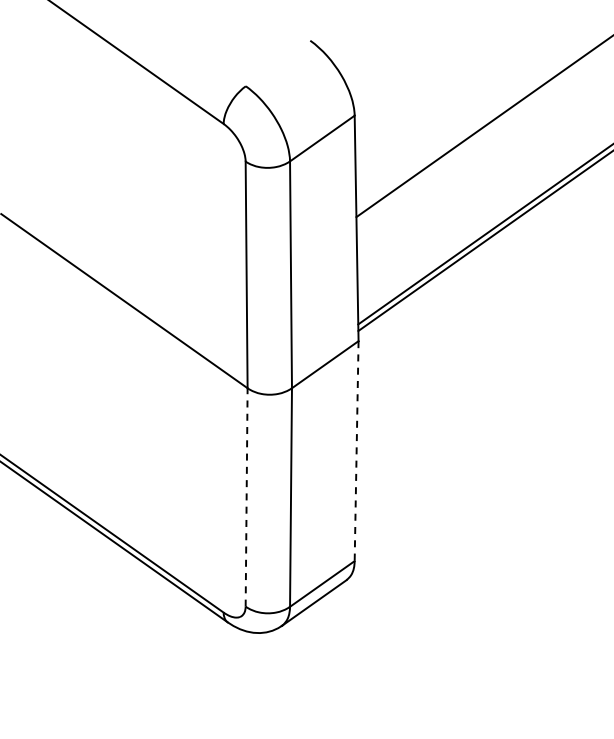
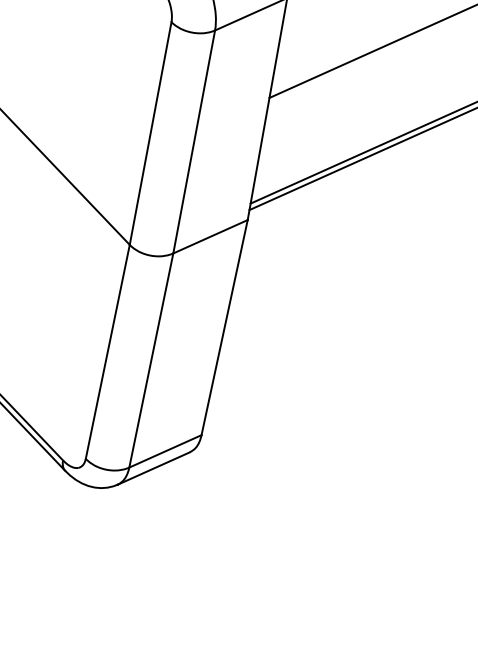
line: (356, 451) -> (224, 327), dashed -> solid
line: (246, 496) -> (107, 350), dashed -> solid

